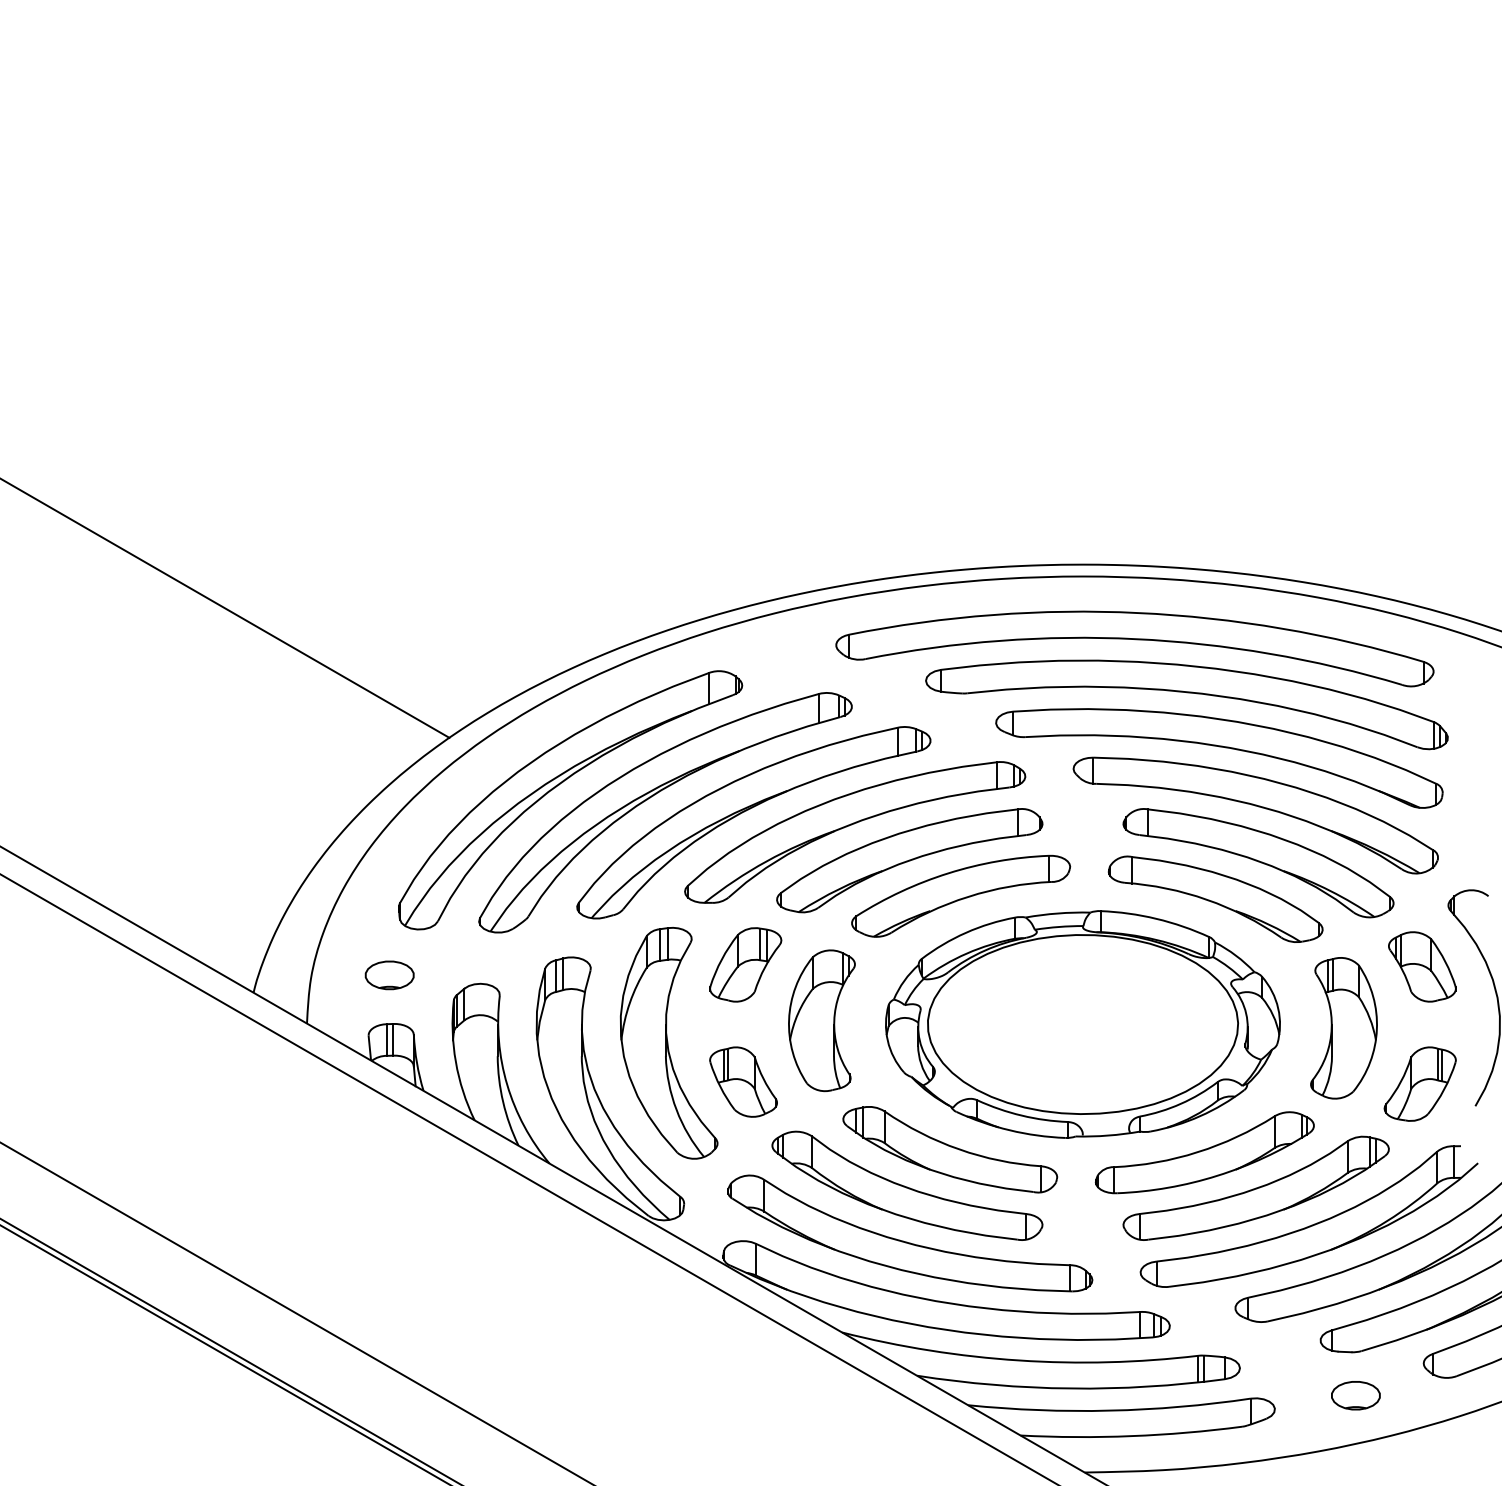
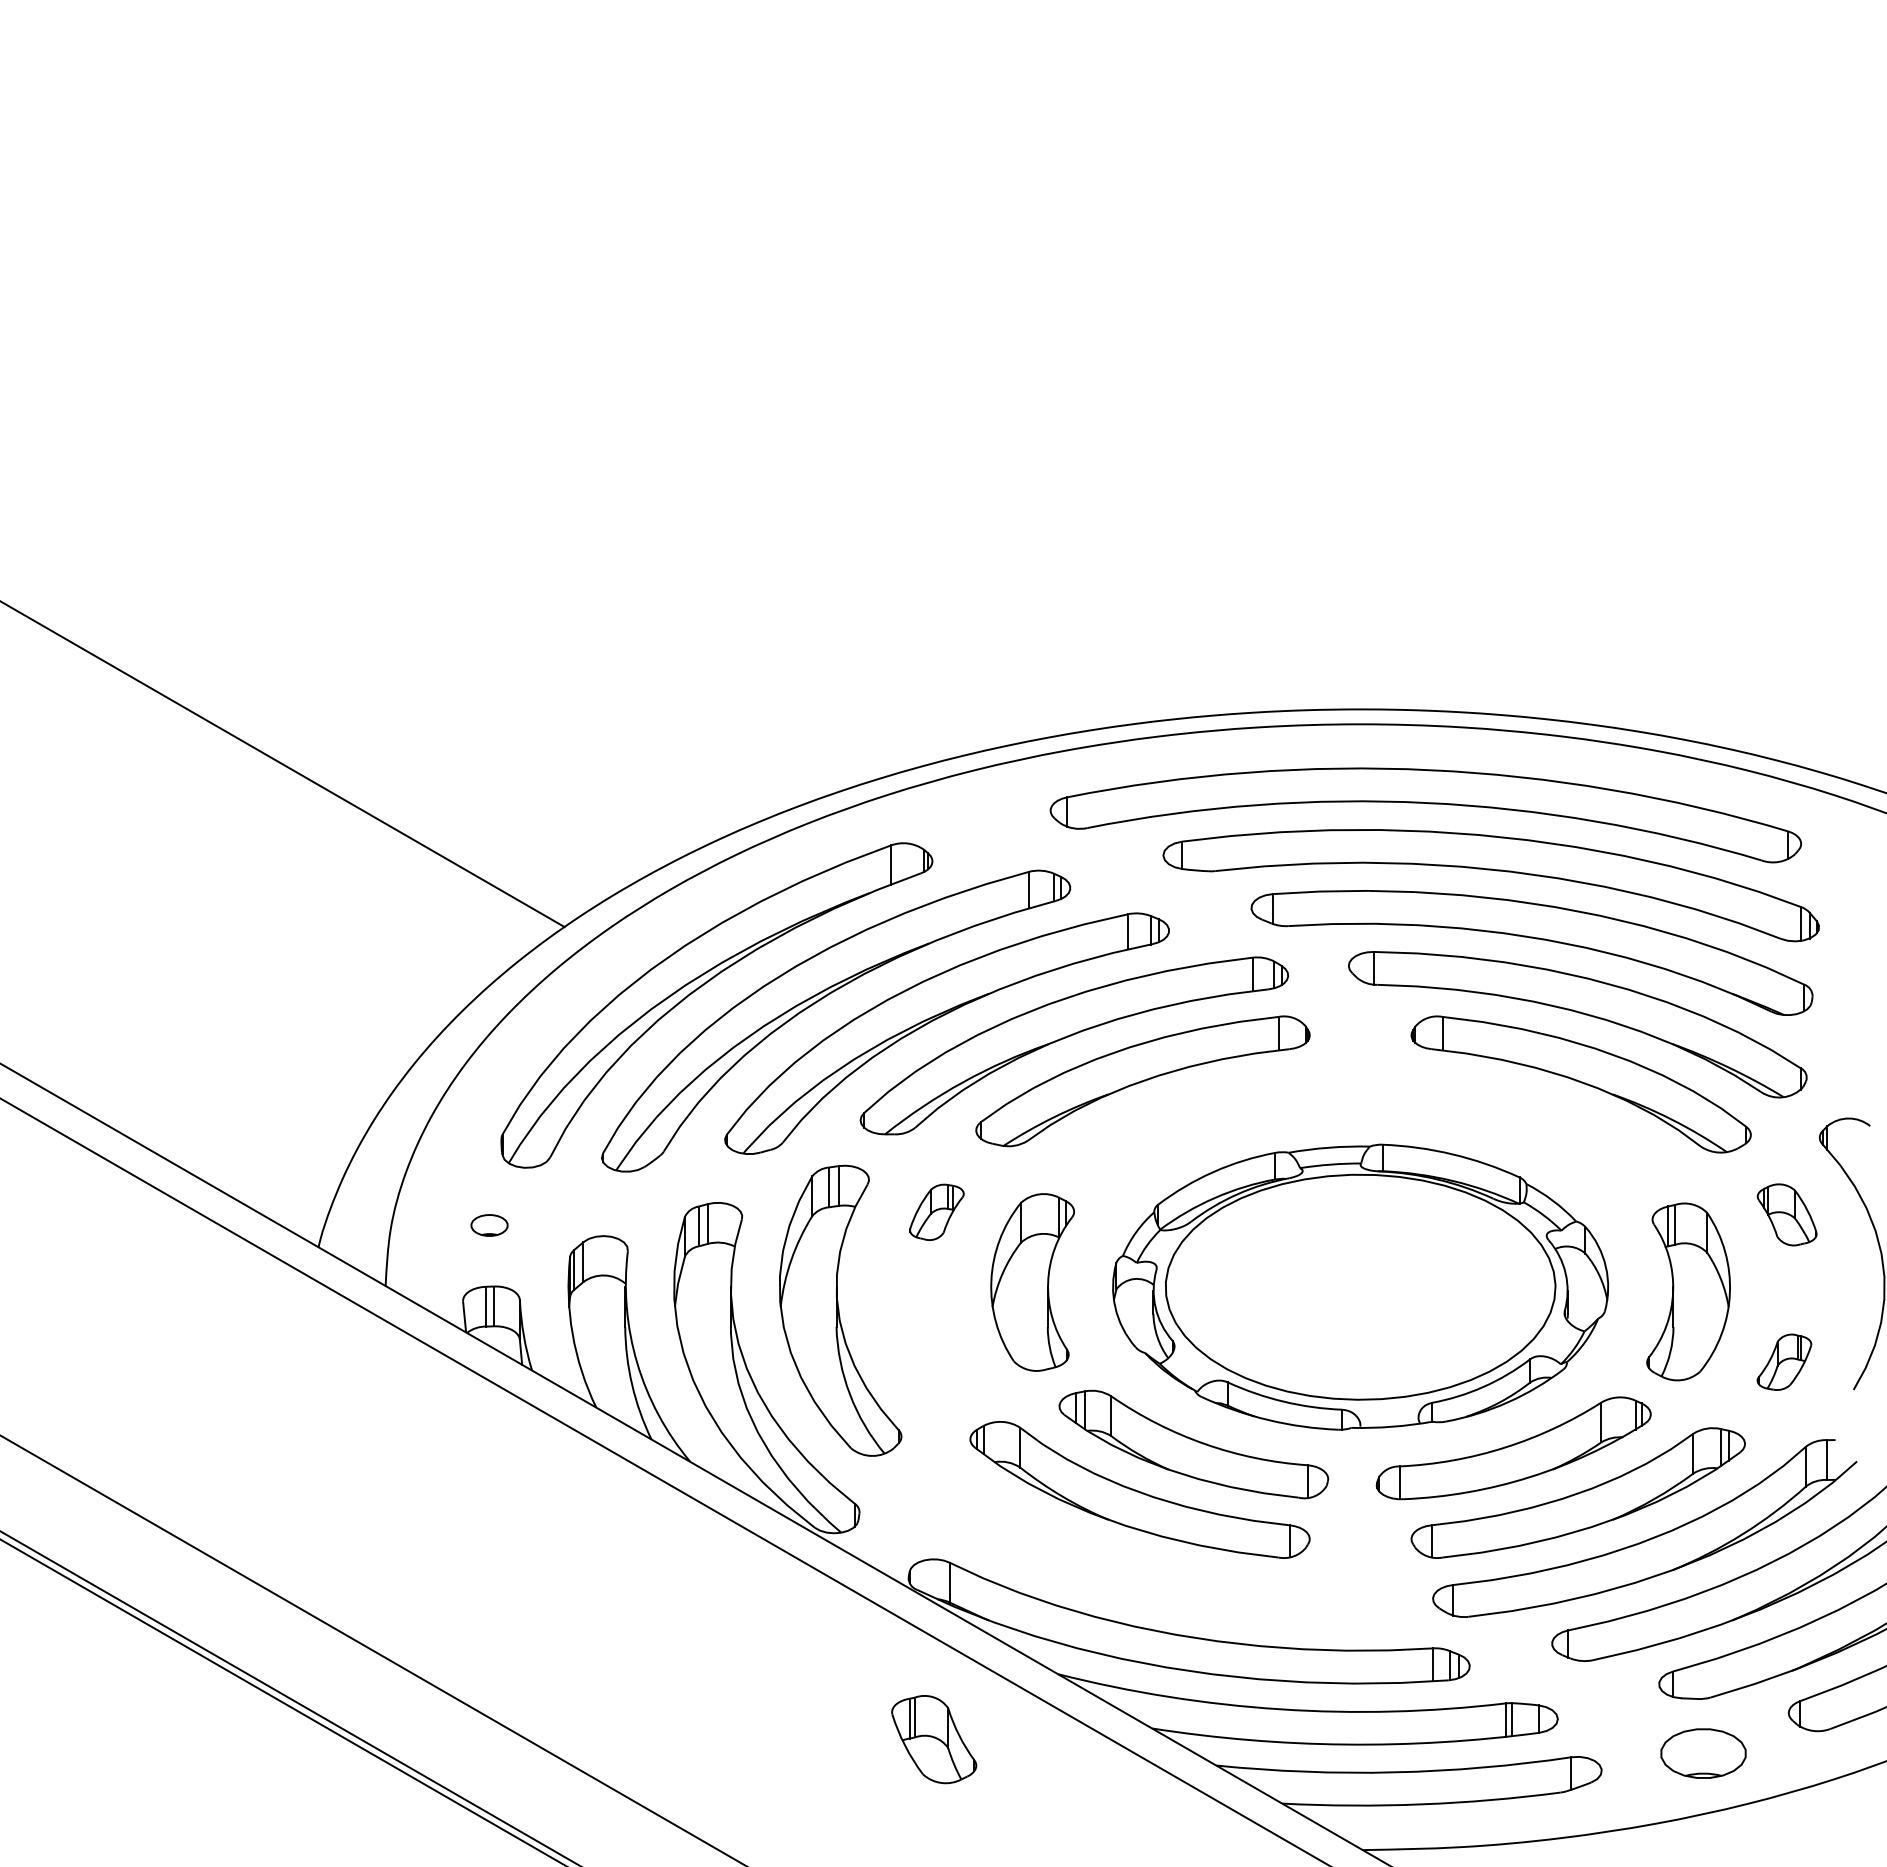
part: (961, 895) -> (1207, 1125), removed
part: (1215, 898) -> (1527, 1129), removed
part: (745, 965) -> (936, 1212), size x0.6
part: (1422, 966) -> (1787, 1214), size x0.7
part: (389, 975) -> (489, 1225), size x0.6
part: (743, 1082) -> (934, 1739), moved
part: (1420, 1084) -> (1784, 1362), size x0.6
part: (907, 1242) -> (1140, 1560), removed
part: (1355, 1395) -> (1703, 1753), size x1.4

